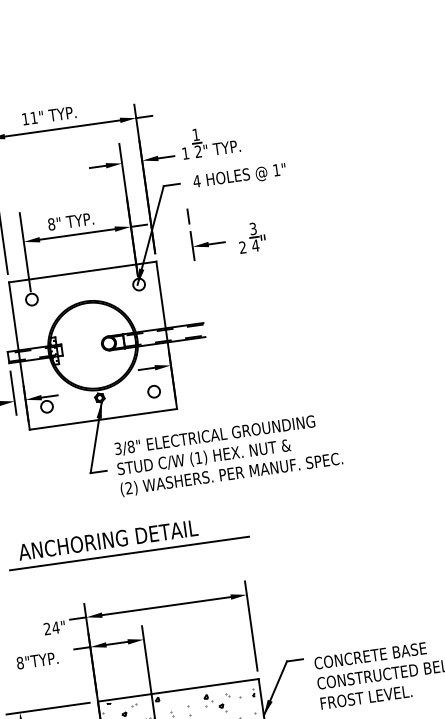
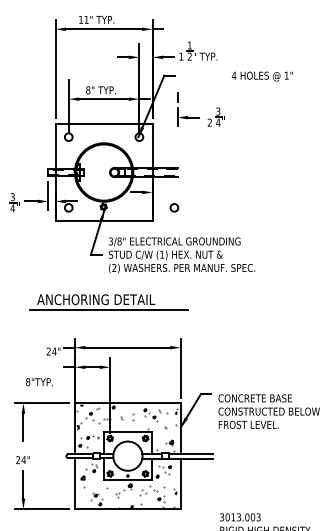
text: (238, 176) -> (261, 76), moved
circle: (154, 391) -> (174, 207), moved
text: (37, 661) -> (39, 382), moved

